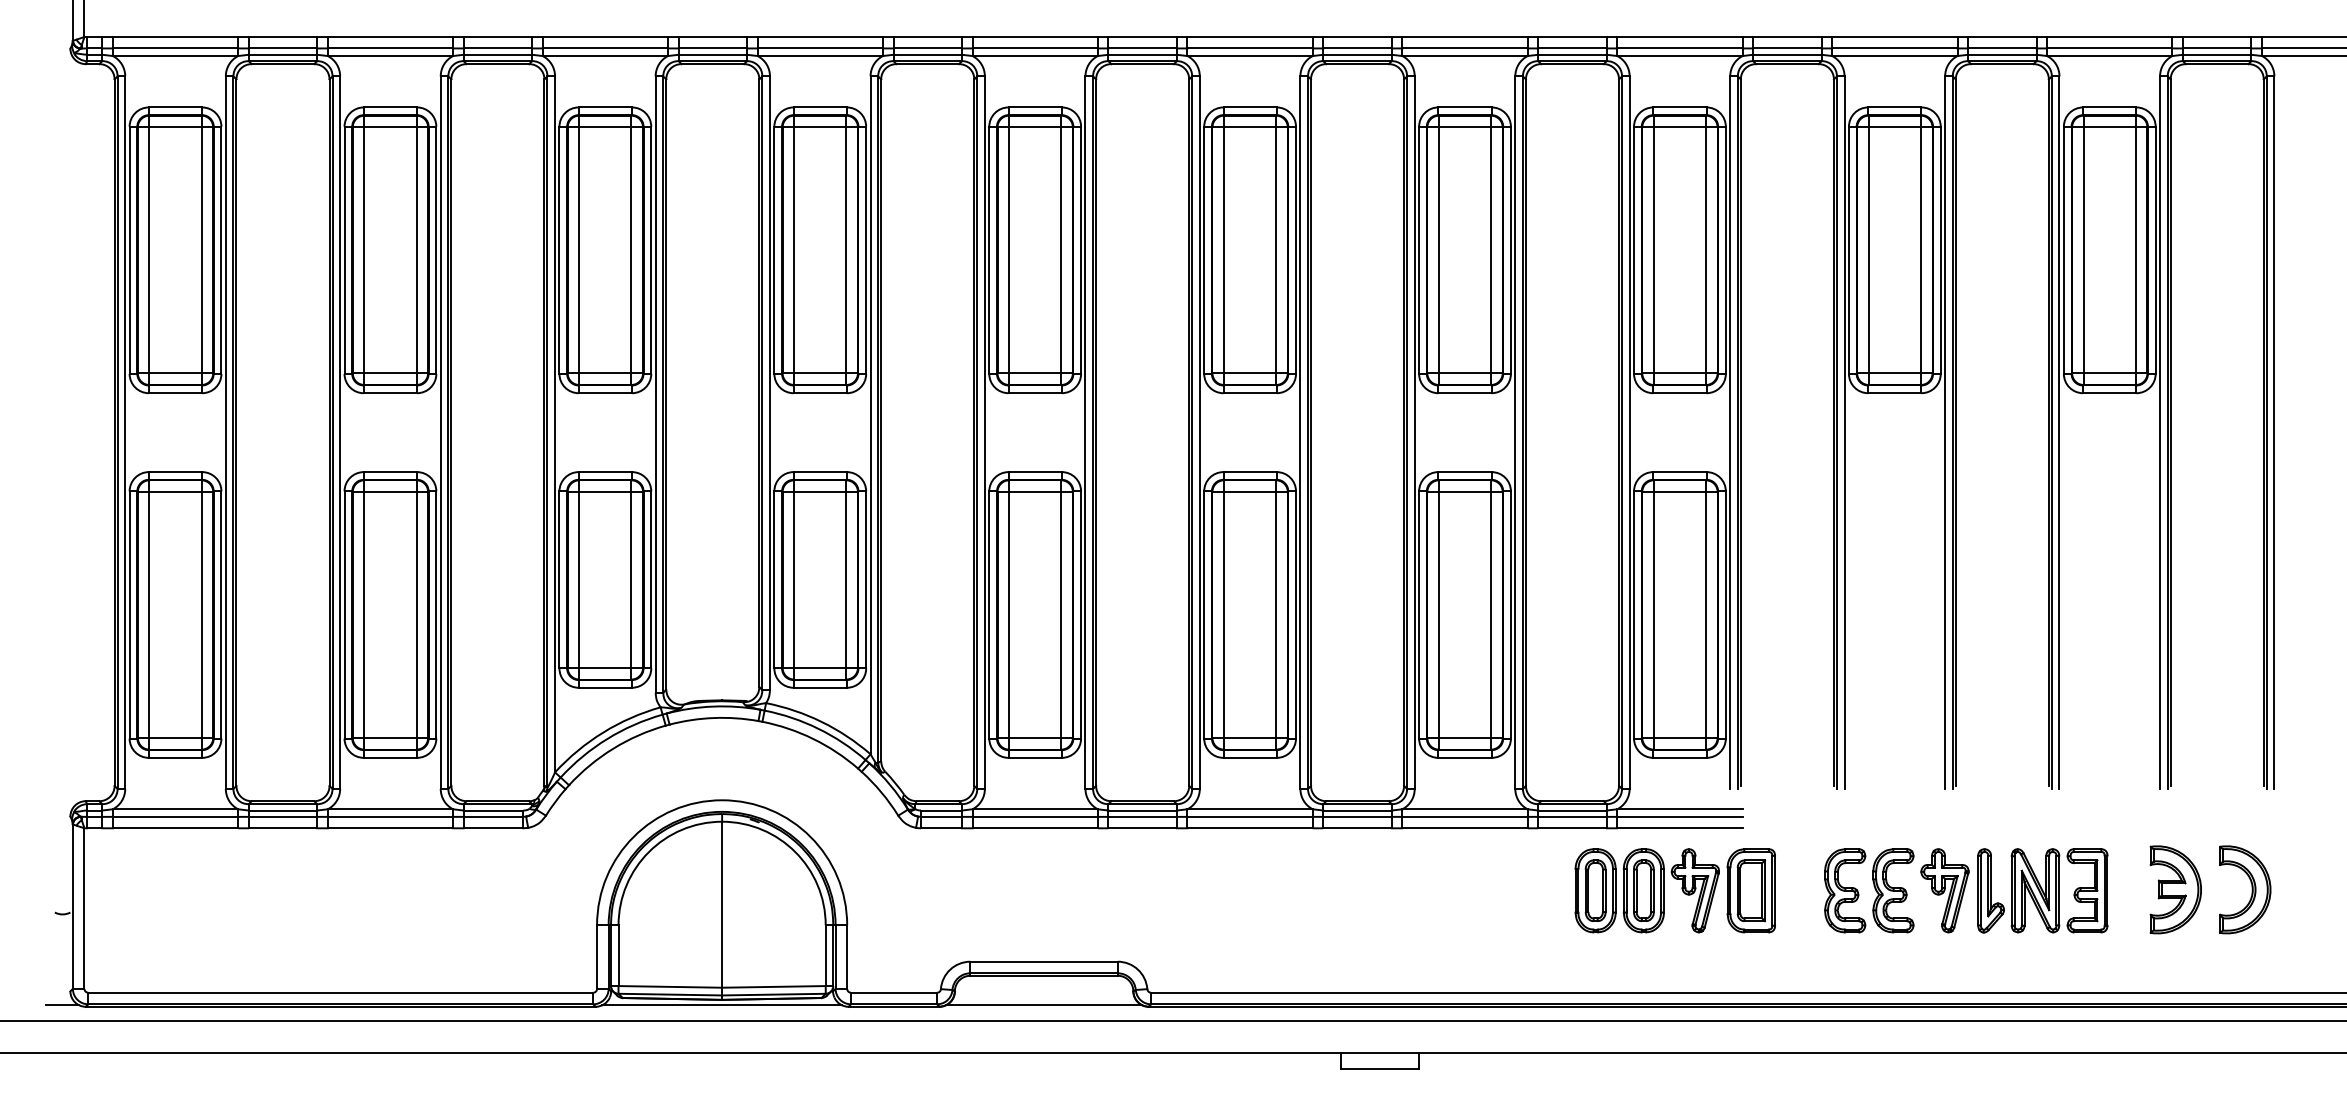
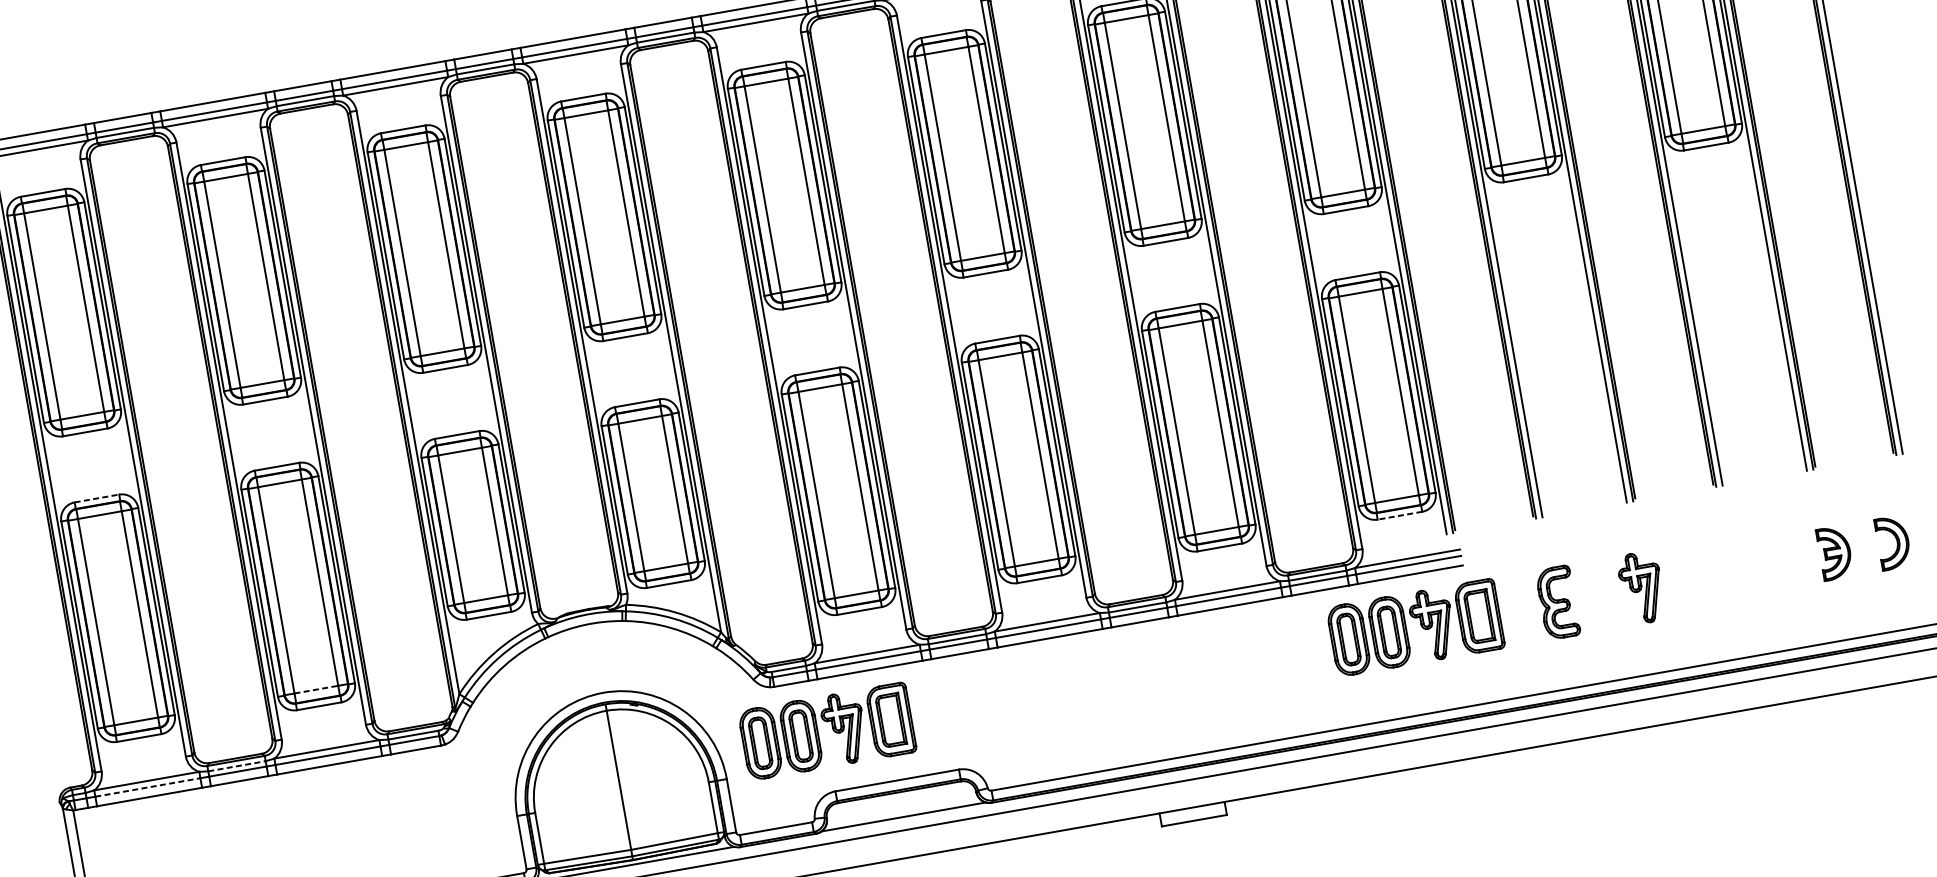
line: (175, 472) -> (96, 498), solid -> dashed
line: (390, 738) -> (316, 690), solid -> dashed
line: (1679, 757) -> (1399, 515), solid -> dashed
line: (283, 810) -> (237, 766), solid -> dashed
line: (175, 816) -> (147, 787), solid -> dashed
part: (979, 889) -> (832, 729), added
part: (2175, 889) -> (1834, 552), size x0.7
part: (2245, 889) -> (1893, 542), size x0.7
part: (1893, 890) -> (1598, 595), removed
part: (2042, 890) -> (1723, 573), removed

